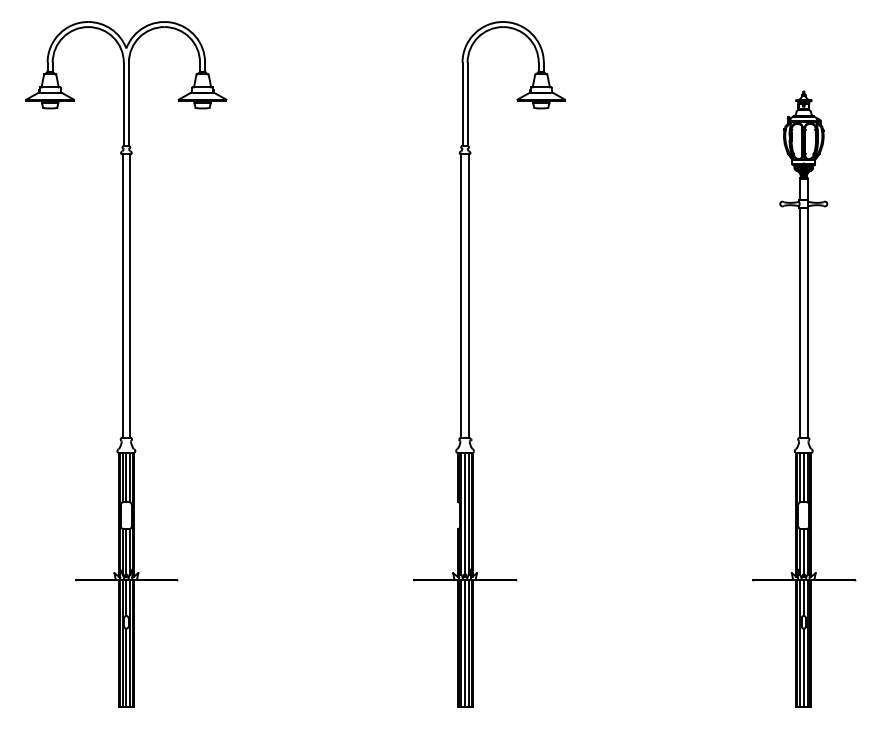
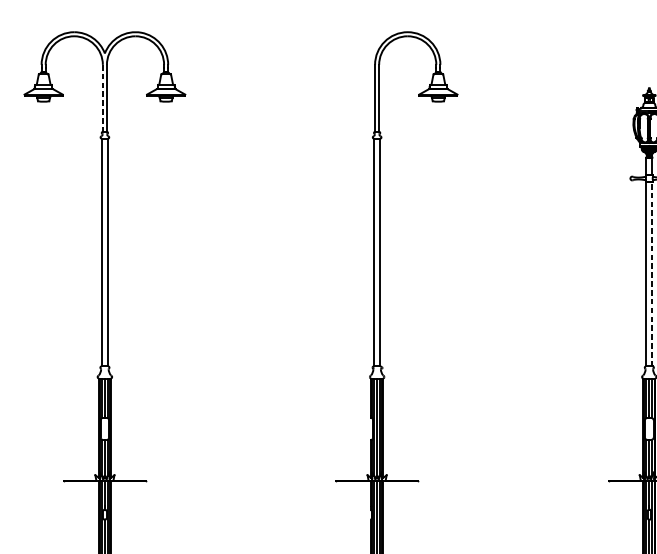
line: (123, 104) -> (102, 98), solid -> dashed
line: (807, 323) -> (652, 274), solid -> dashed

